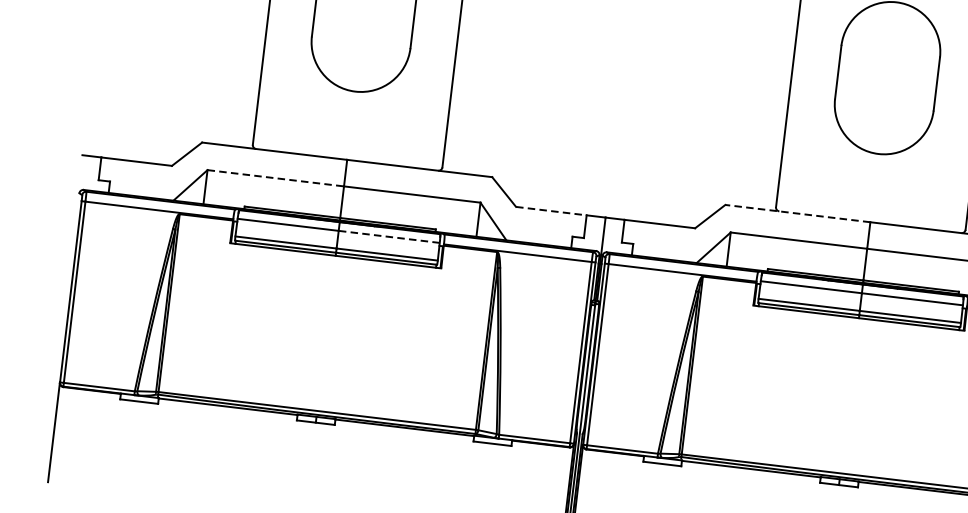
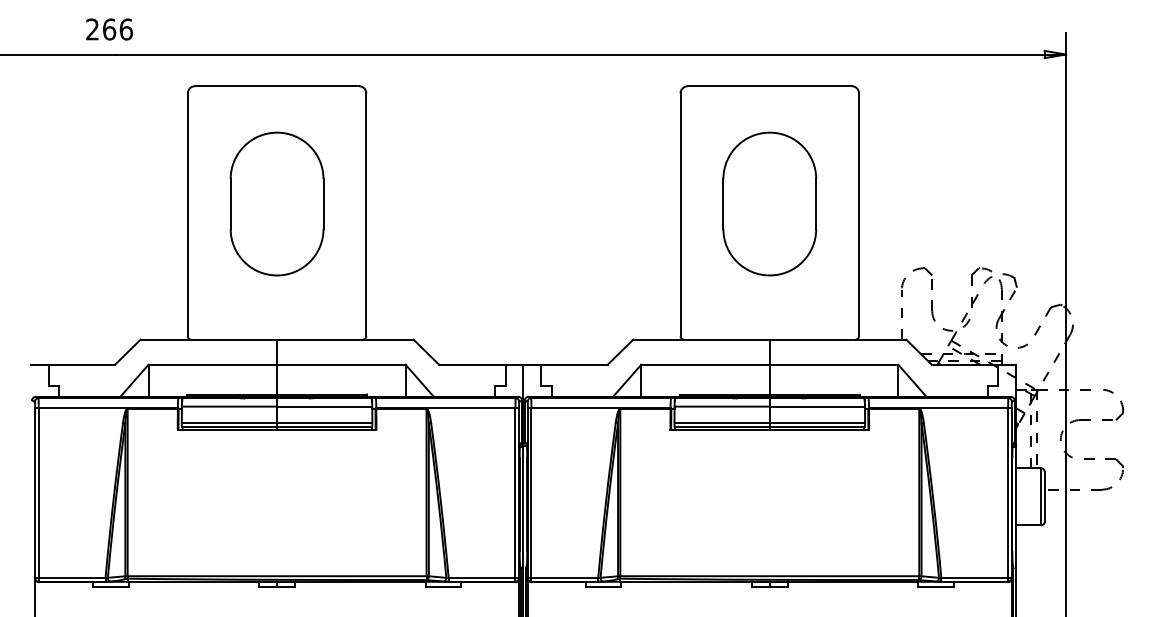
line: (276, 178) -> (213, 364), dashed -> solid
line: (551, 210) -> (472, 364), dashed -> solid
line: (797, 213) -> (701, 339), dashed -> solid
line: (389, 236) -> (324, 406), dashed -> solid

